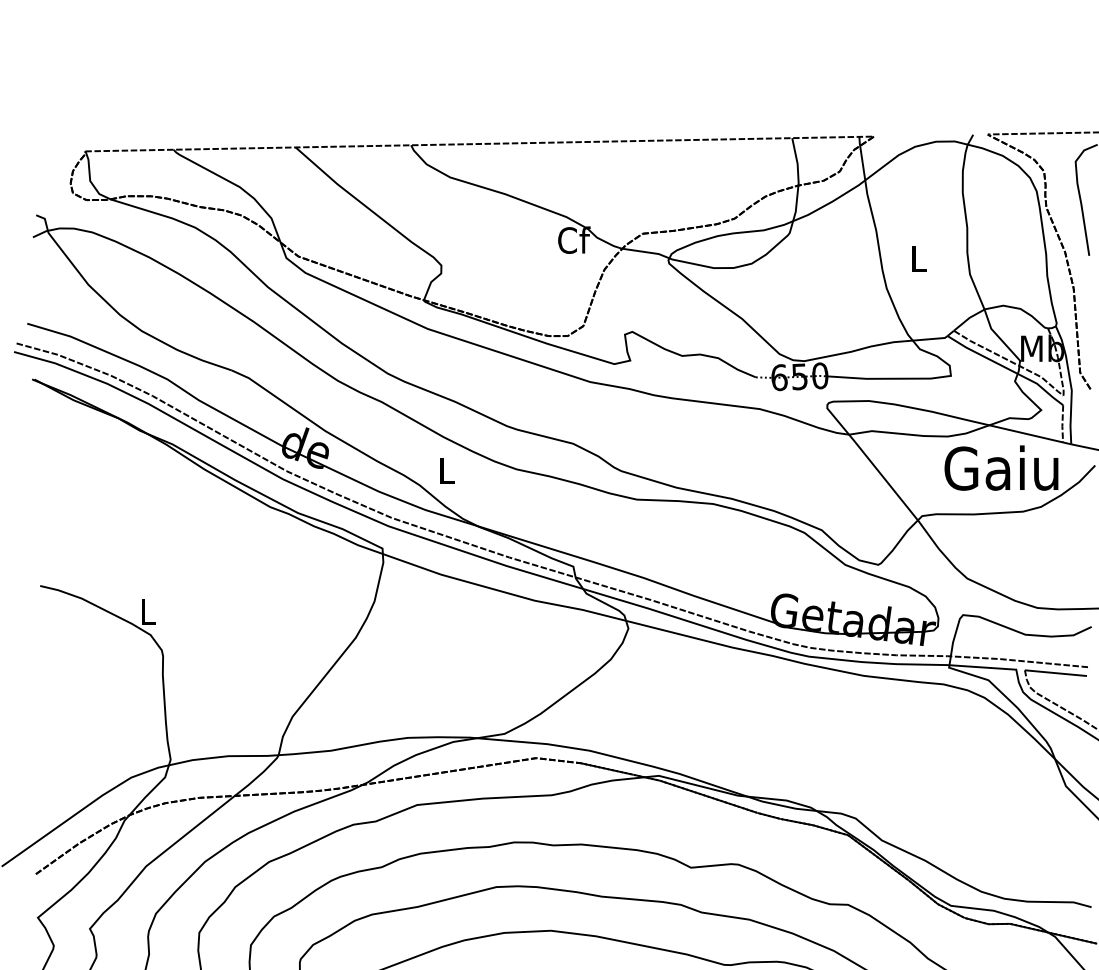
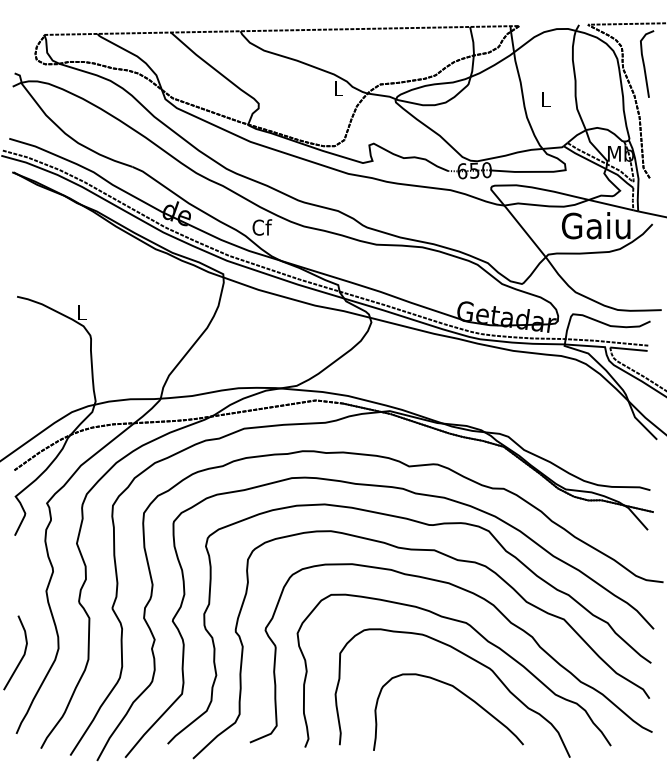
text: (573, 240) -> (338, 88), Cf -> L
text: (447, 471) -> (262, 227), L -> Cf

